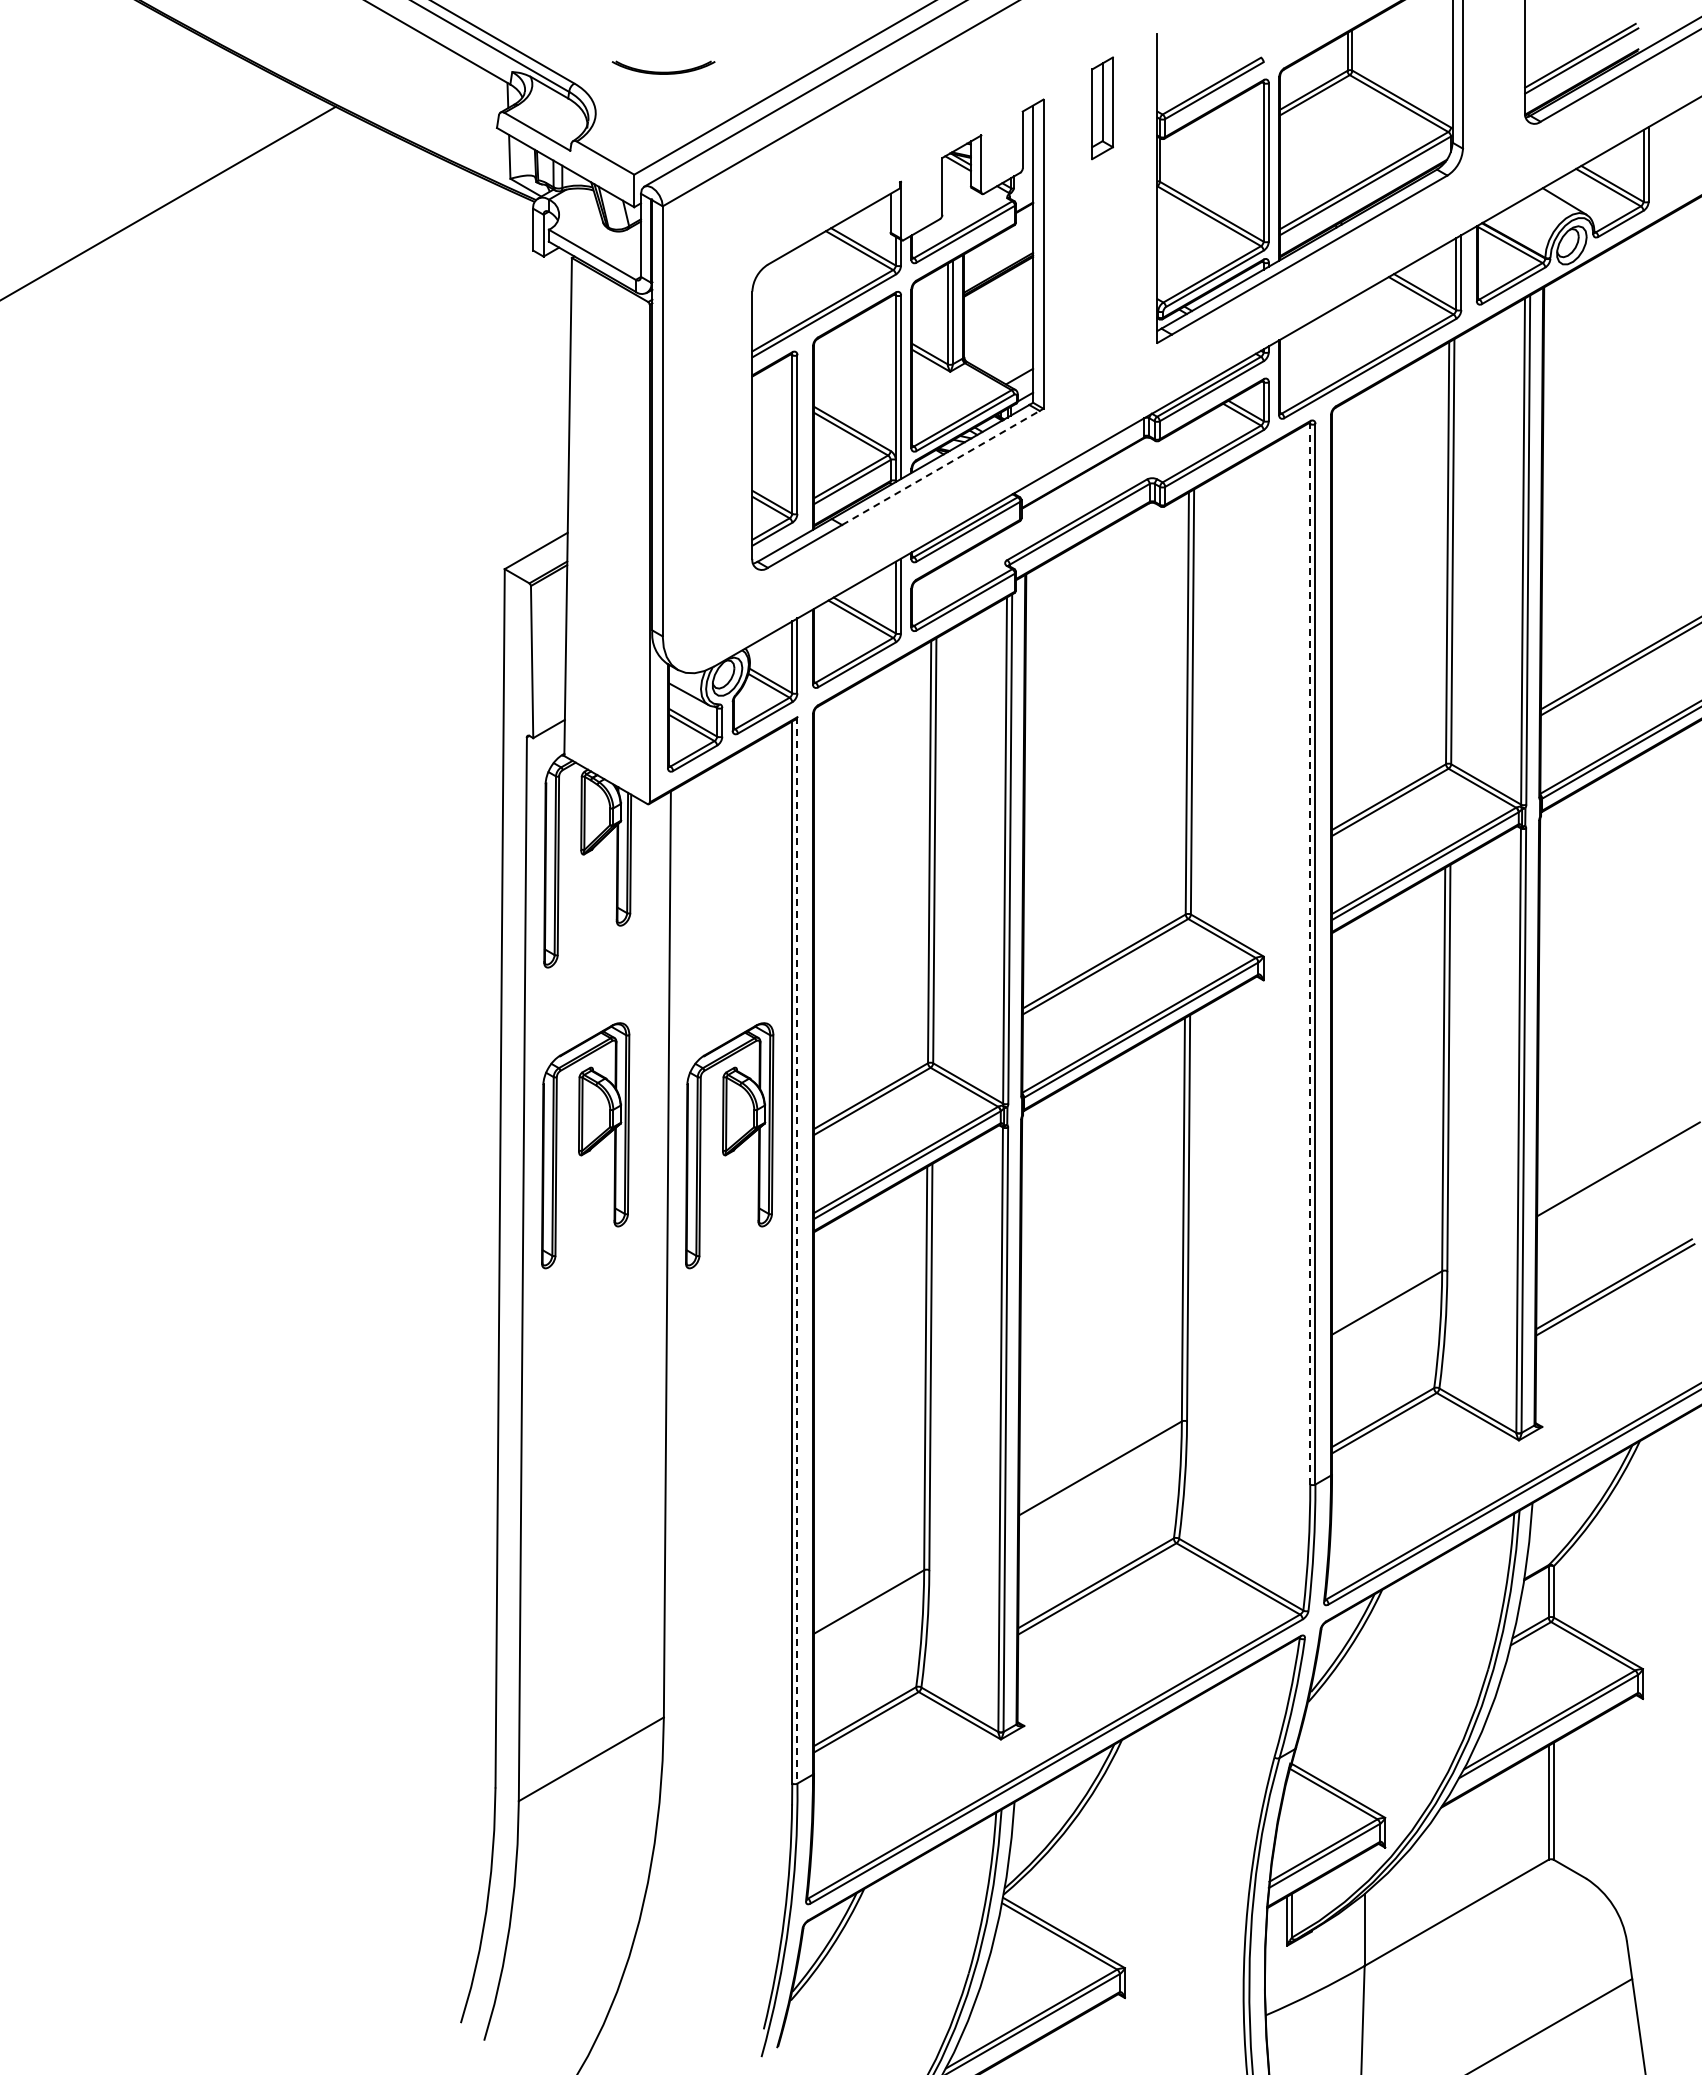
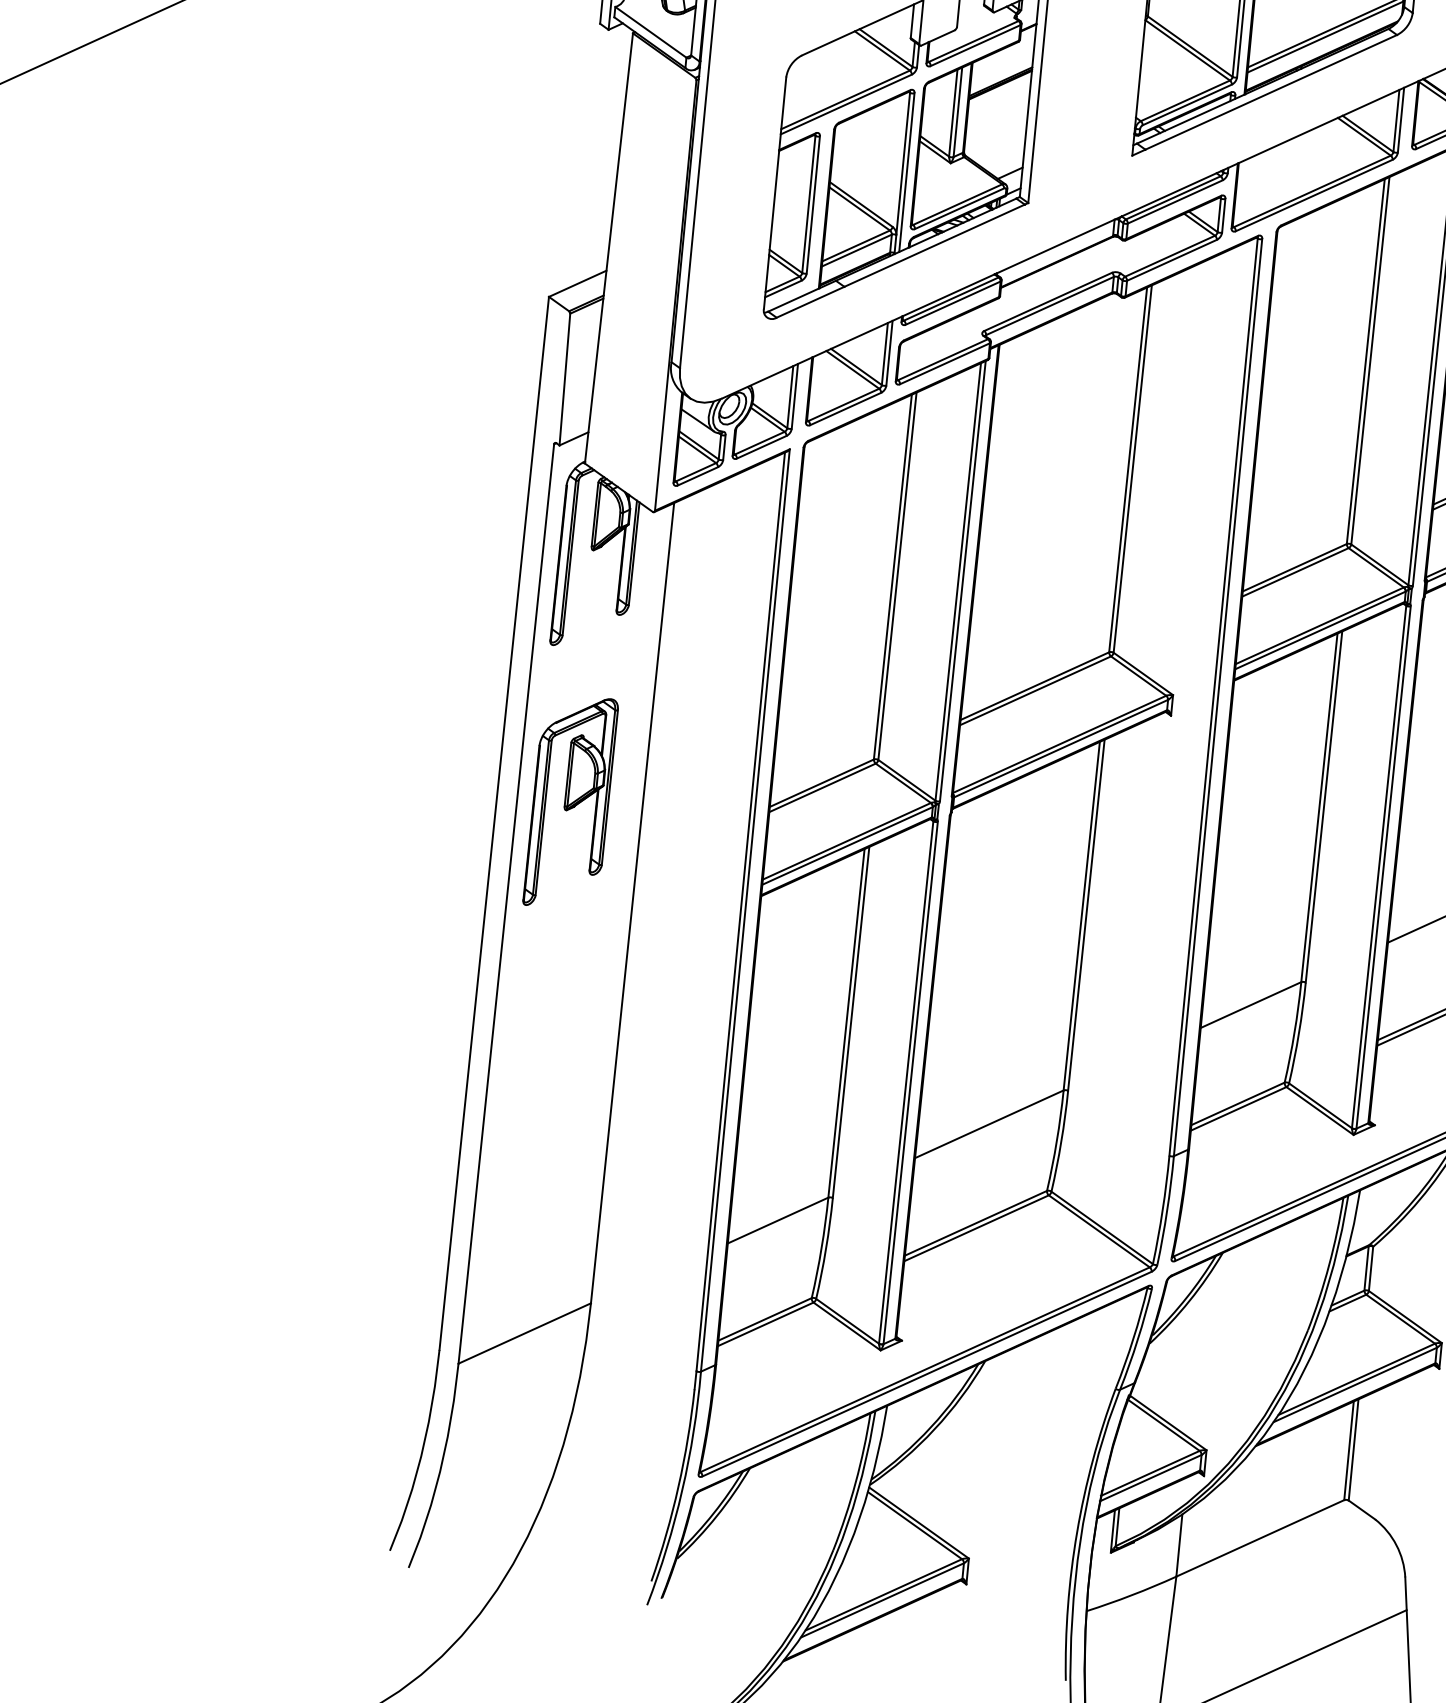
line: (941, 467) -> (935, 245), dashed -> solid
line: (1310, 953) -> (1213, 696), dashed -> solid
part: (729, 1145) -> (695, 814), removed
line: (797, 1250) -> (745, 910), dashed -> solid

